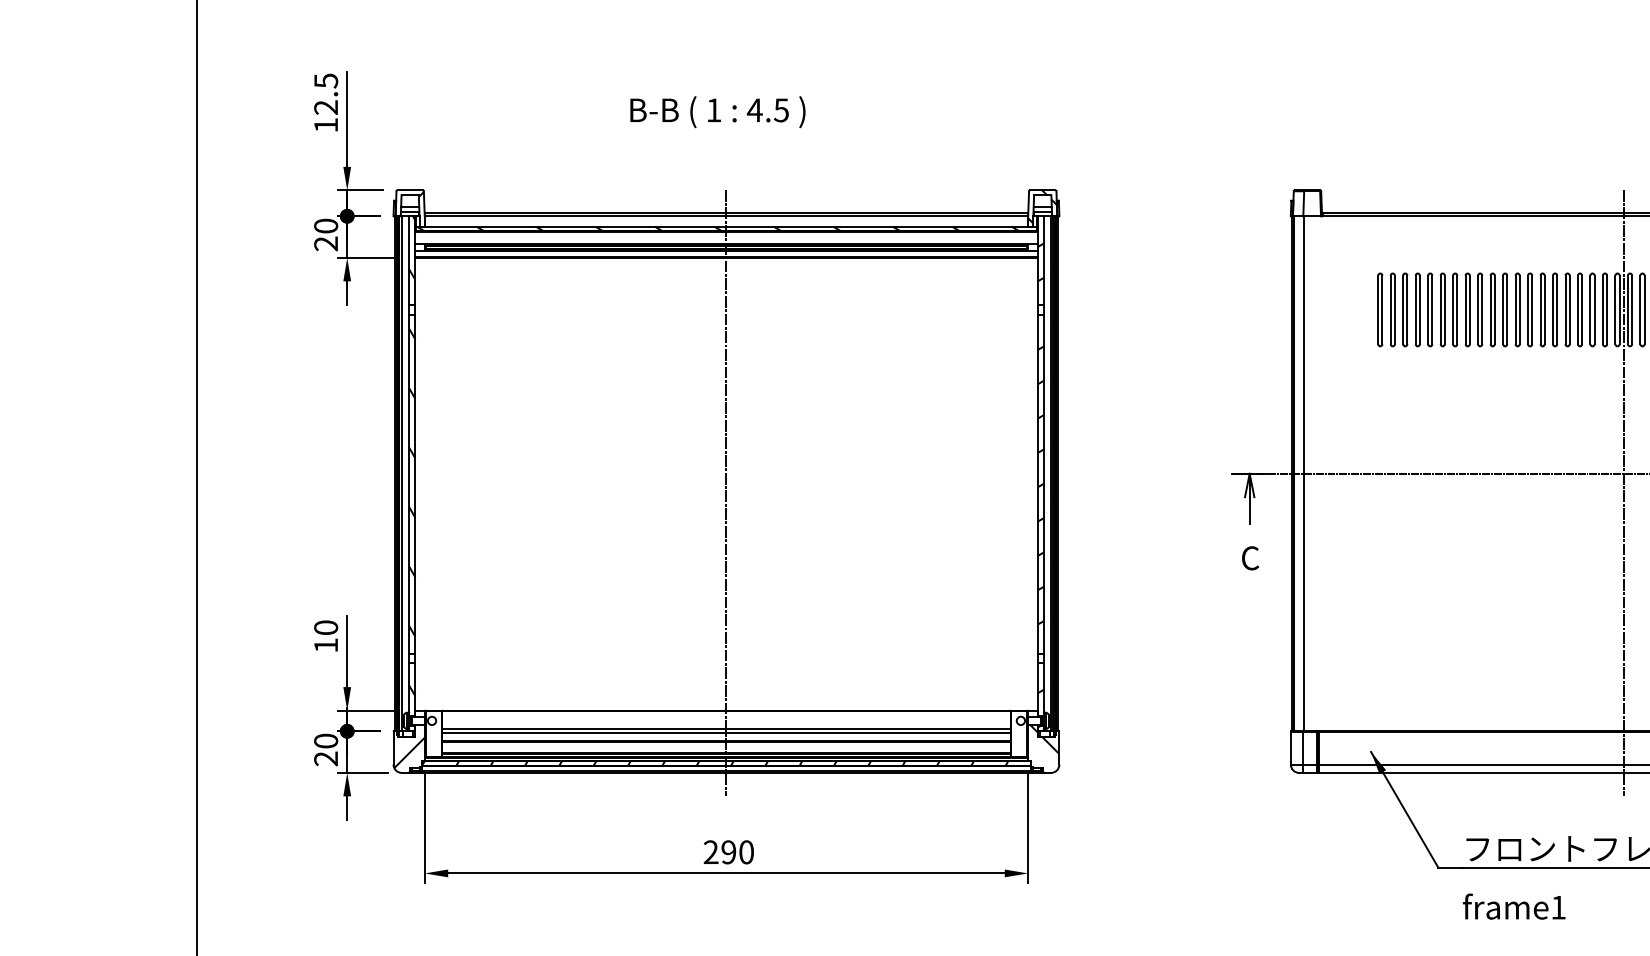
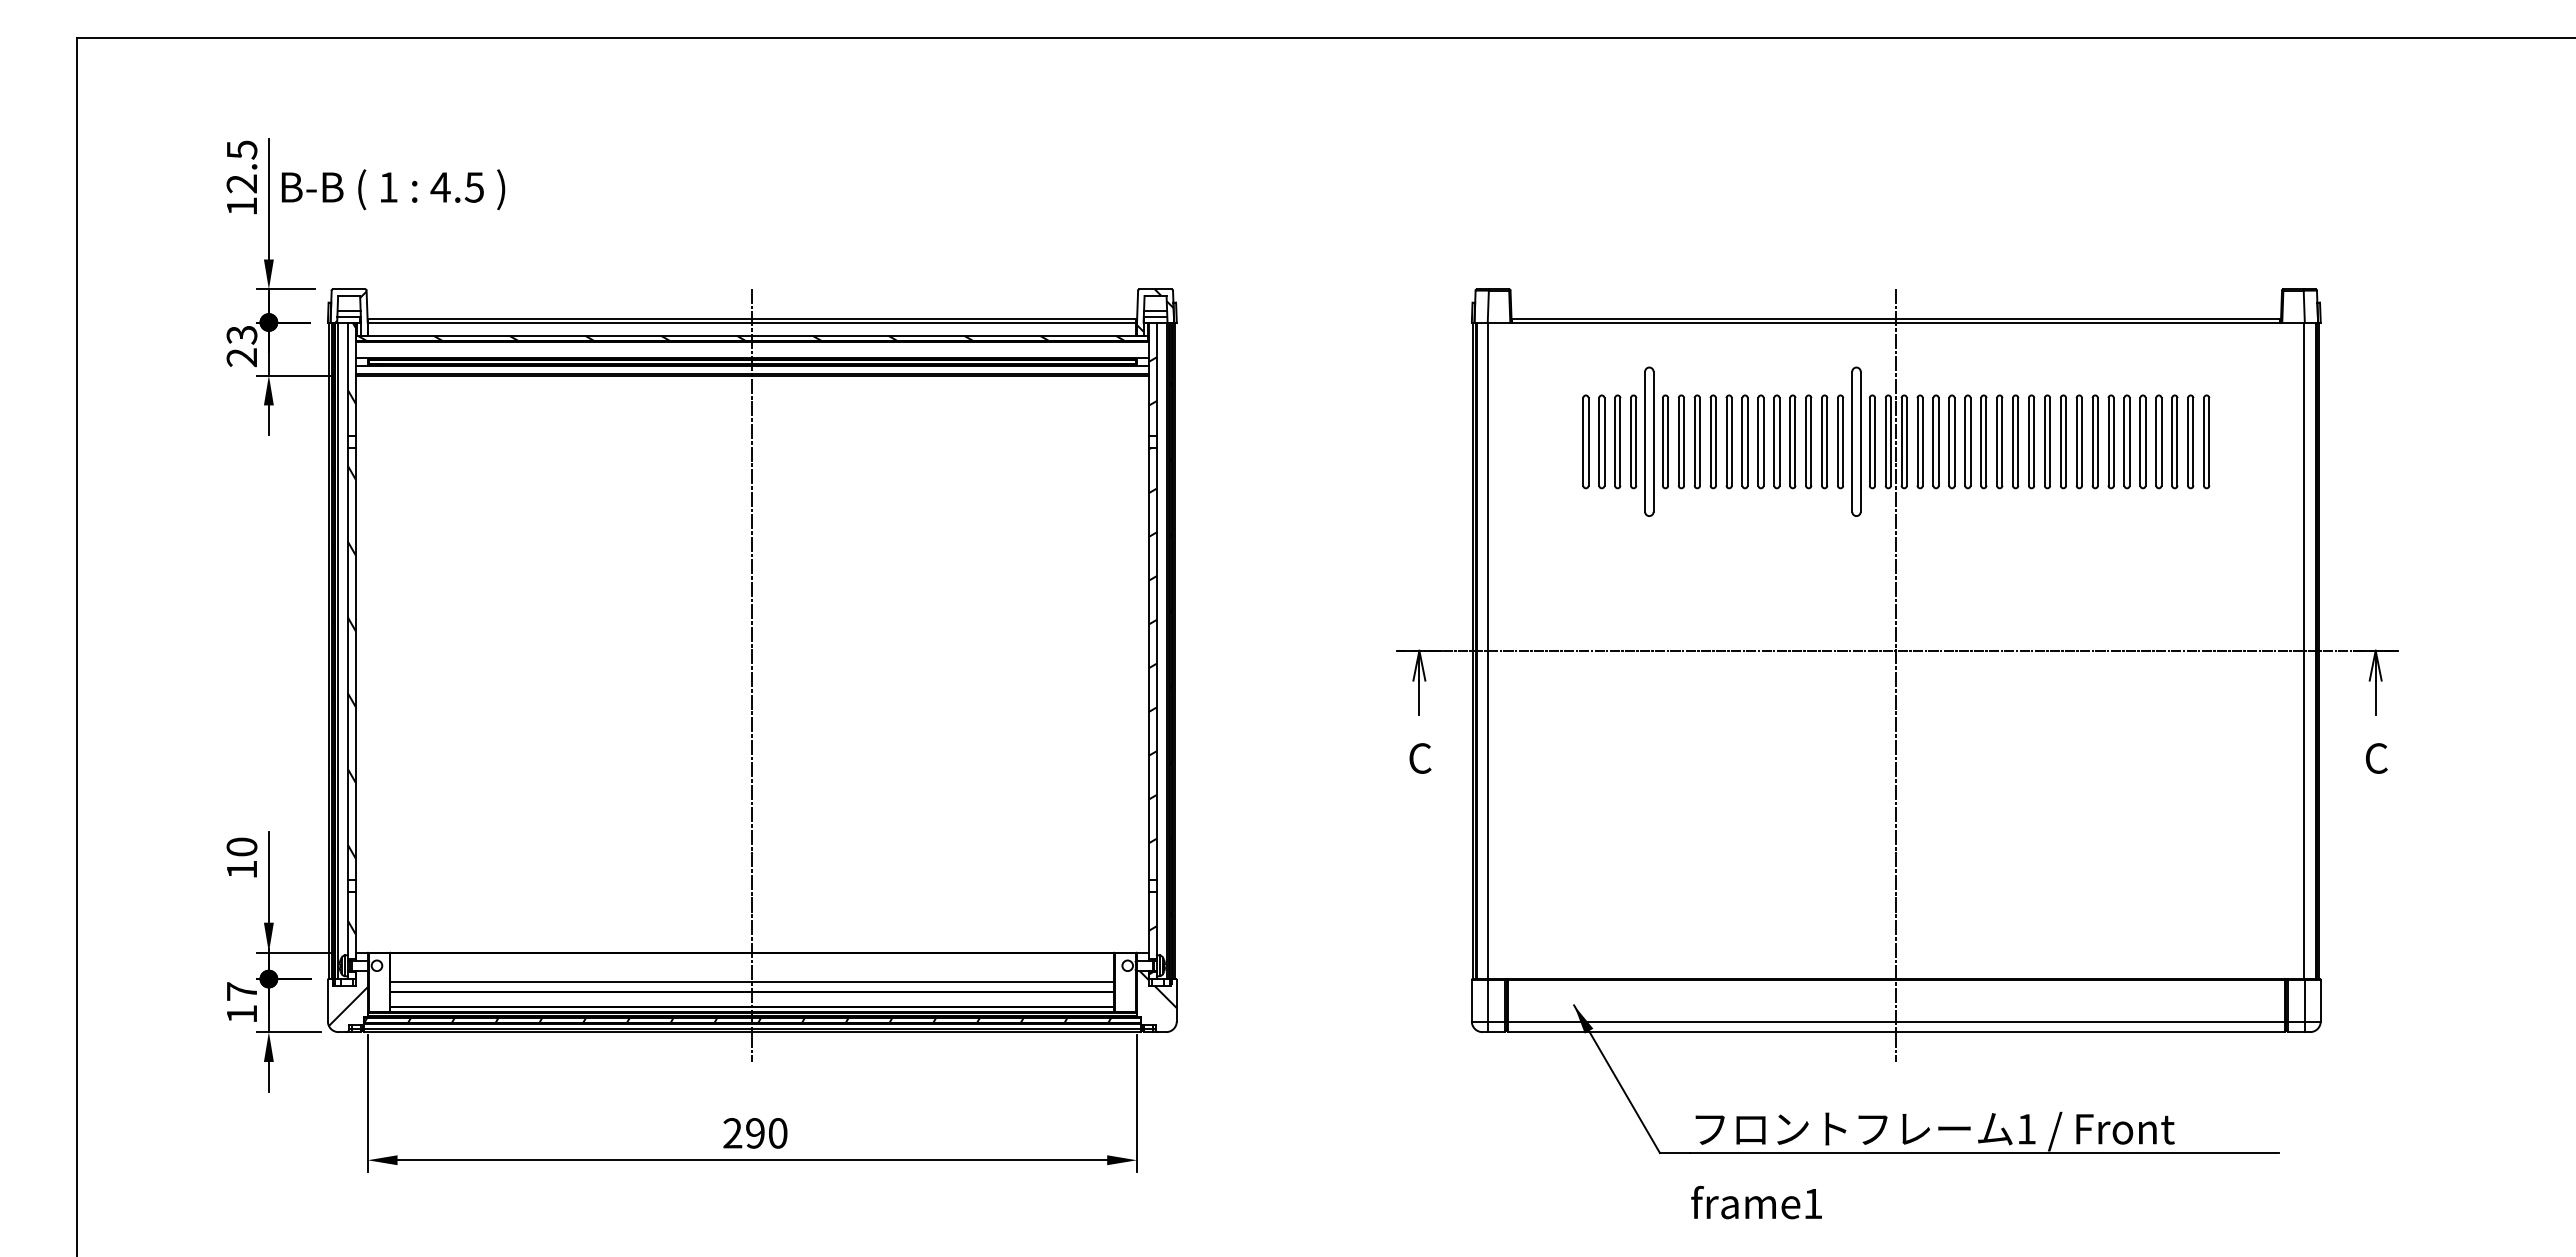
text: (717, 111) -> (393, 189), moved
text: (325, 225) -> (241, 334), 20 -> 23
part: (1430, 309) -> (1649, 441), size x1.6
part: (1592, 309) -> (1856, 441), size x1.6
line: (726, 729) -> (752, 976), removed
text: (325, 749) -> (241, 1002), 20 -> 17

